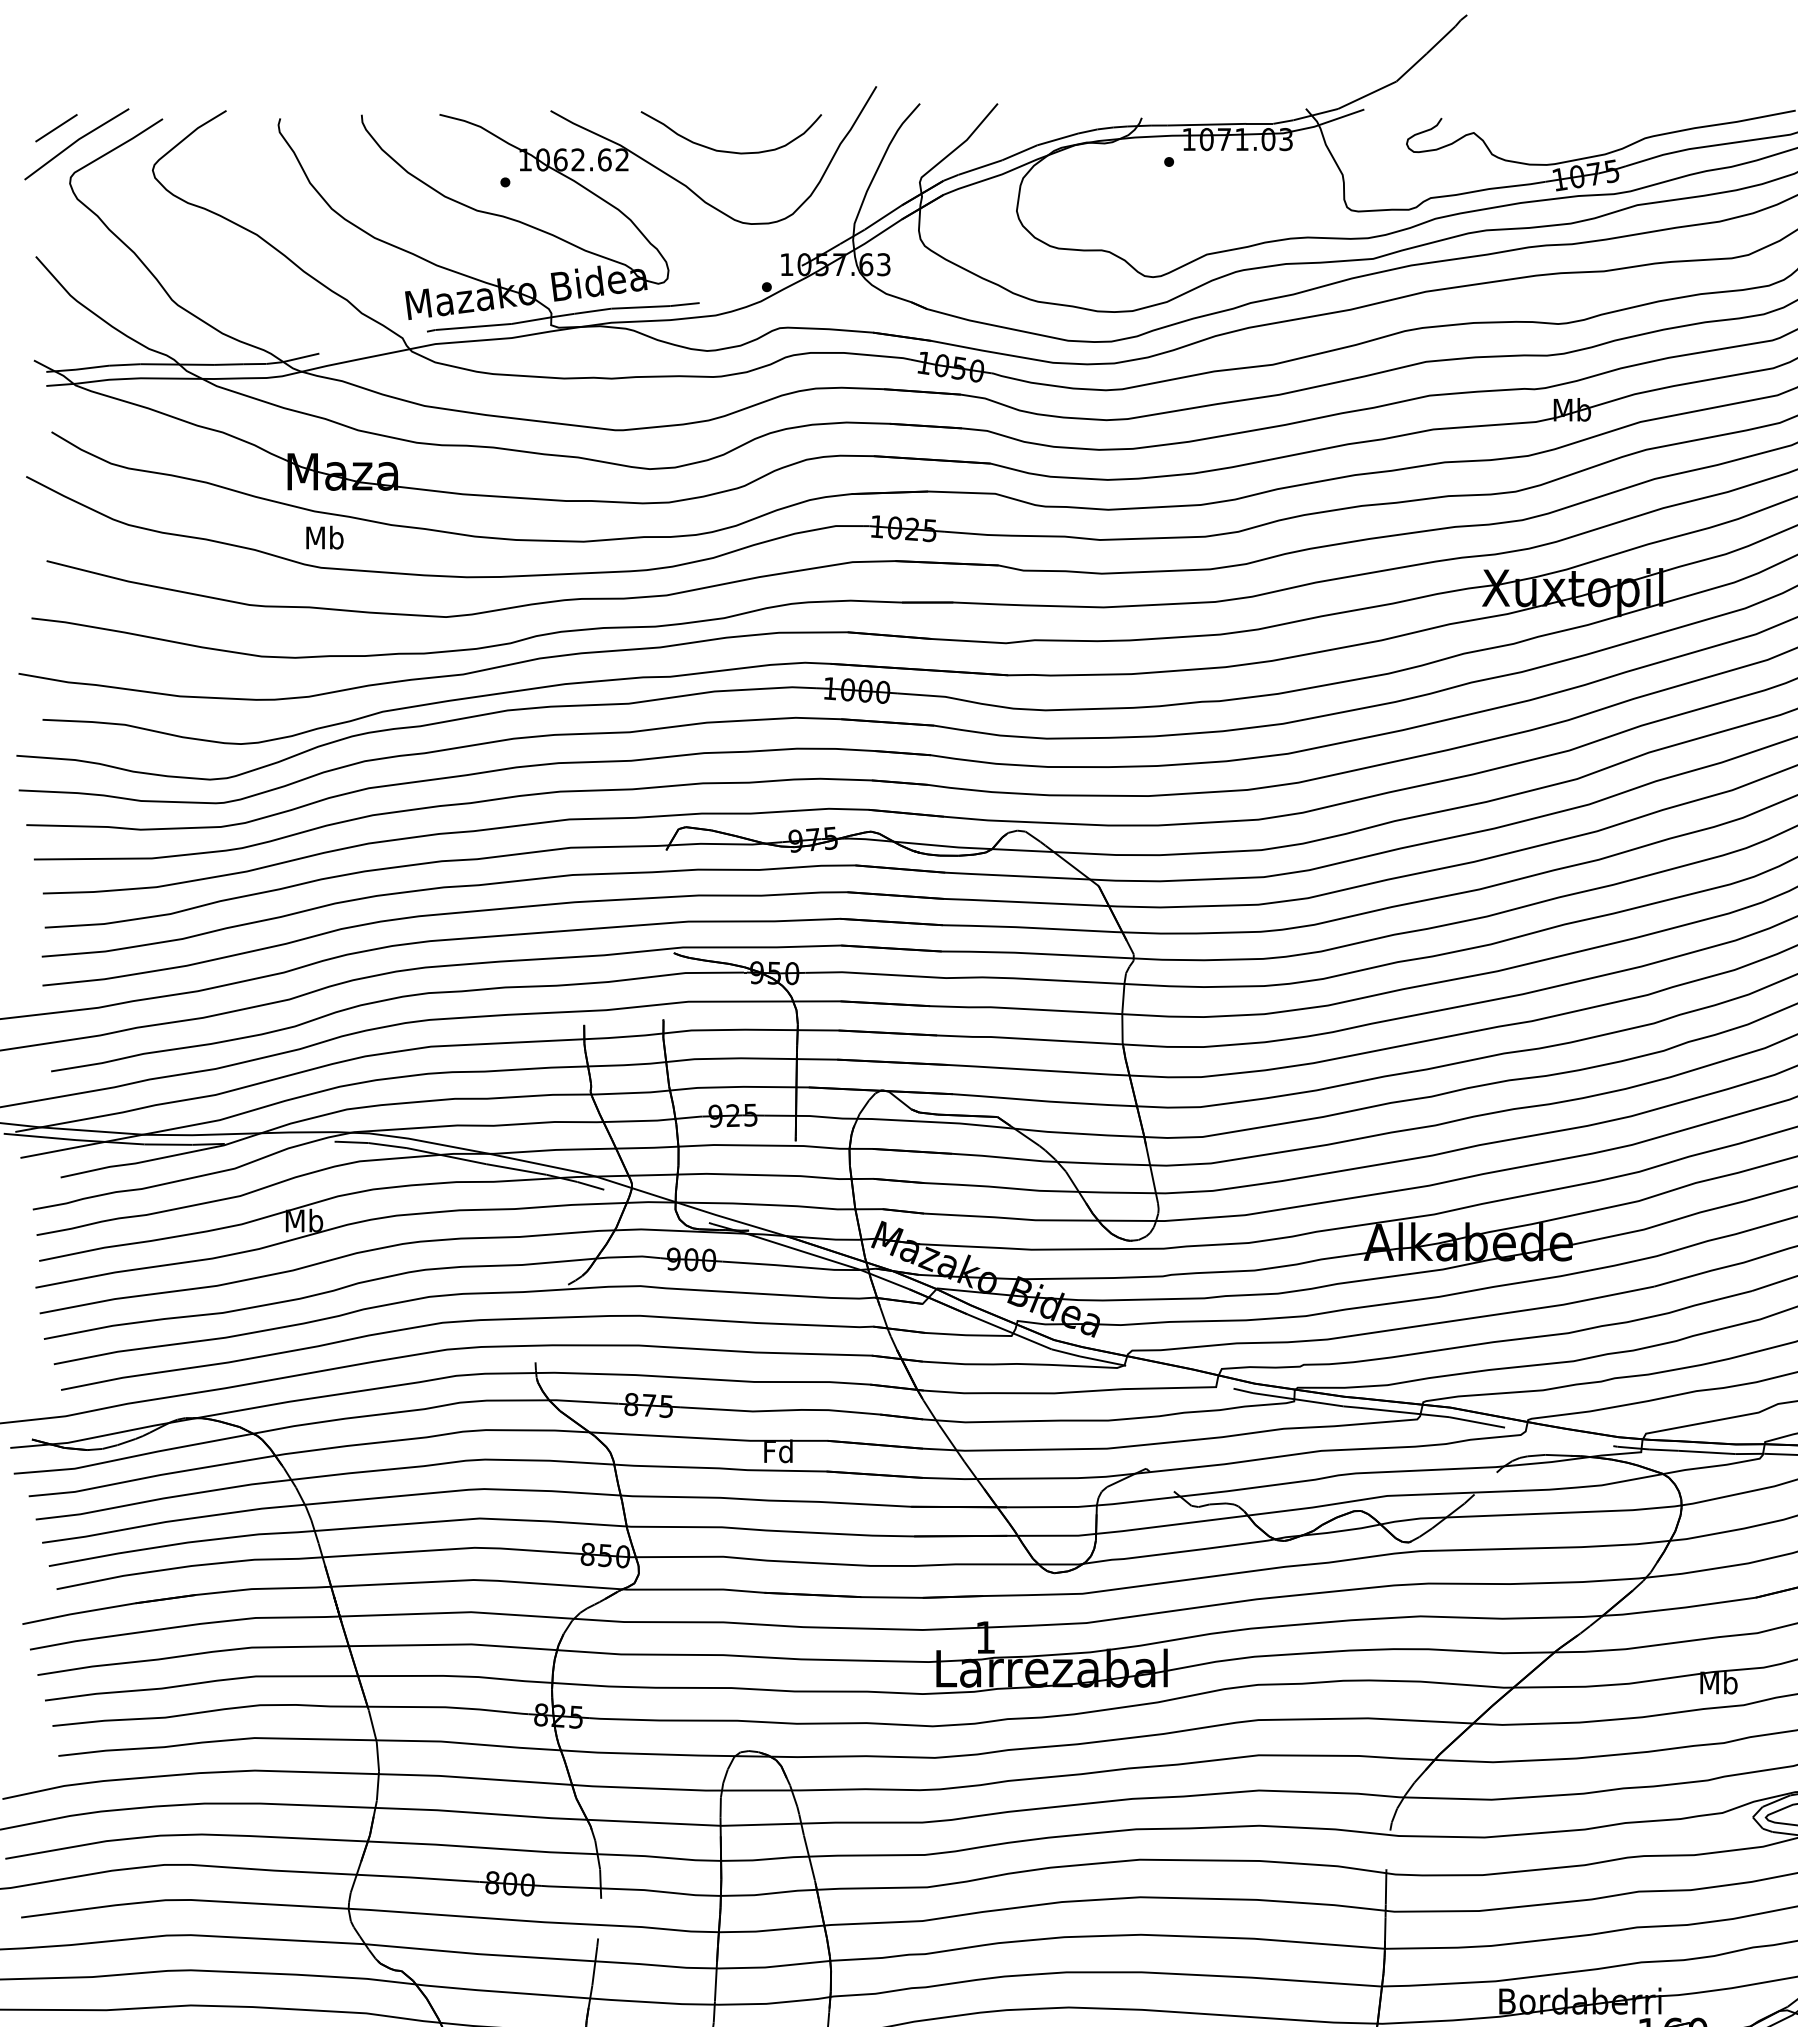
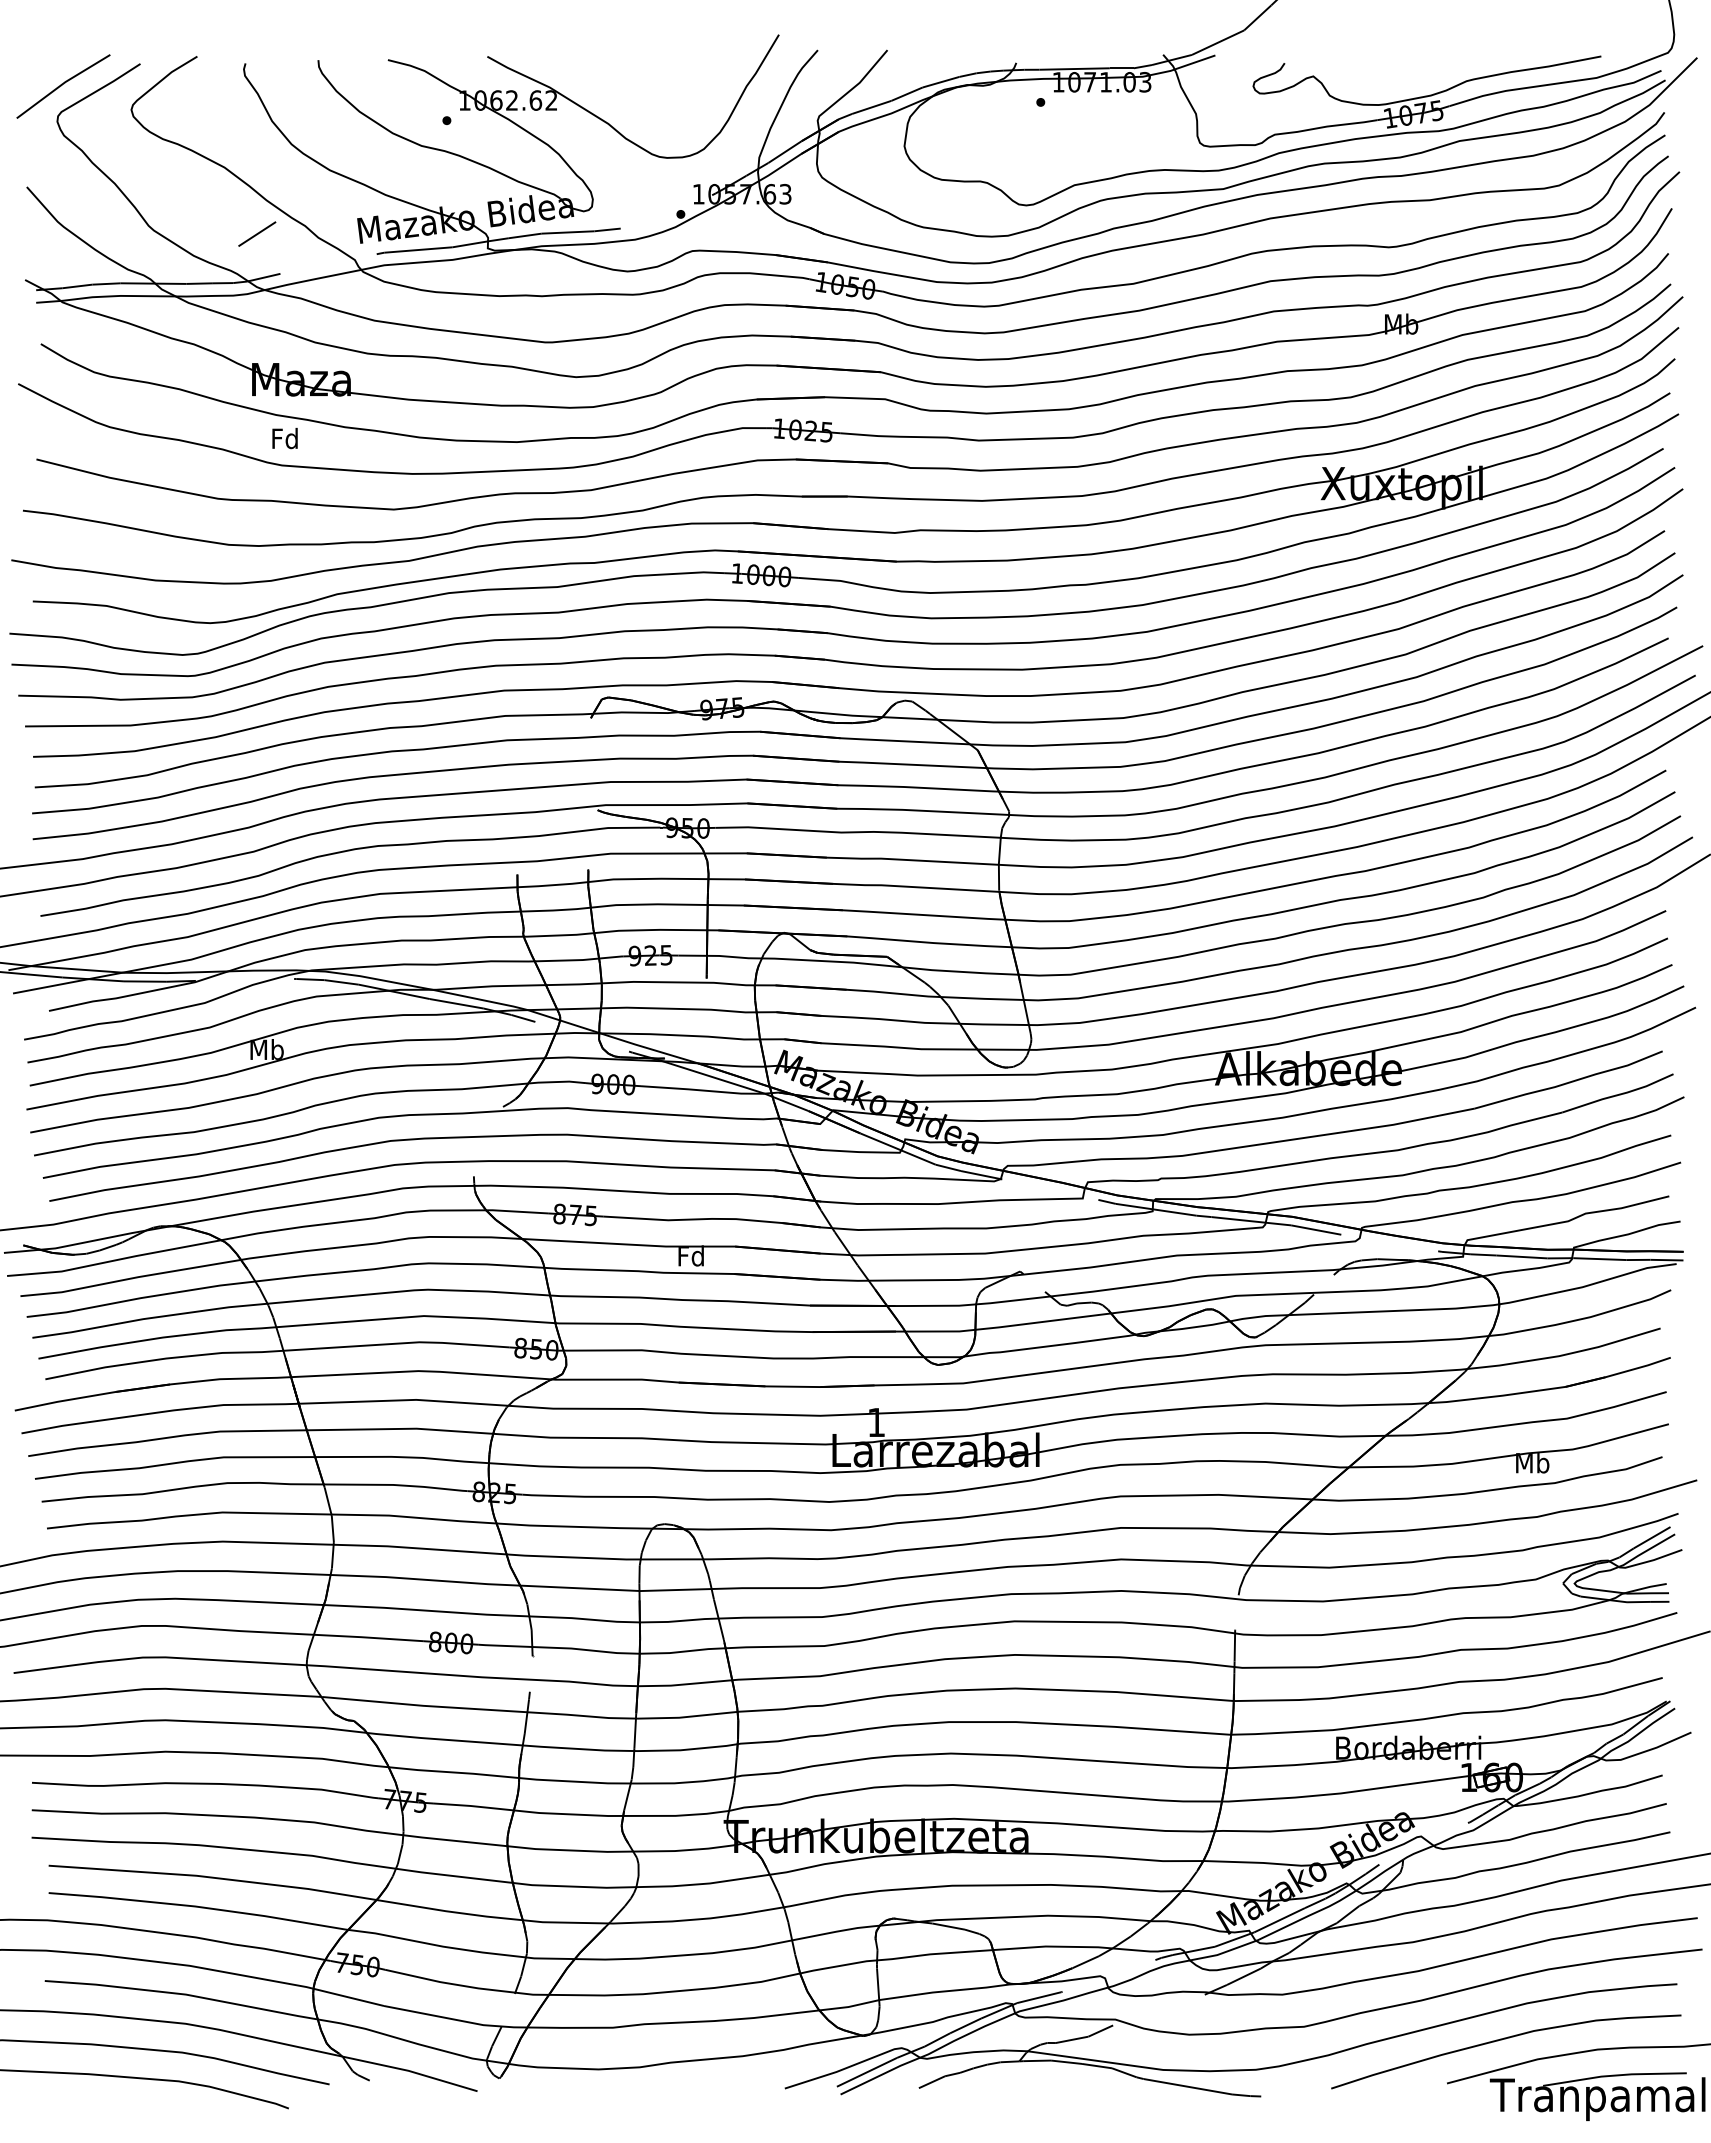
line: (56, 127) -> (257, 233), moved
curve: (730, 150) -> (648, 92), removed
text: (324, 537) -> (285, 438), Mb -> Fd

